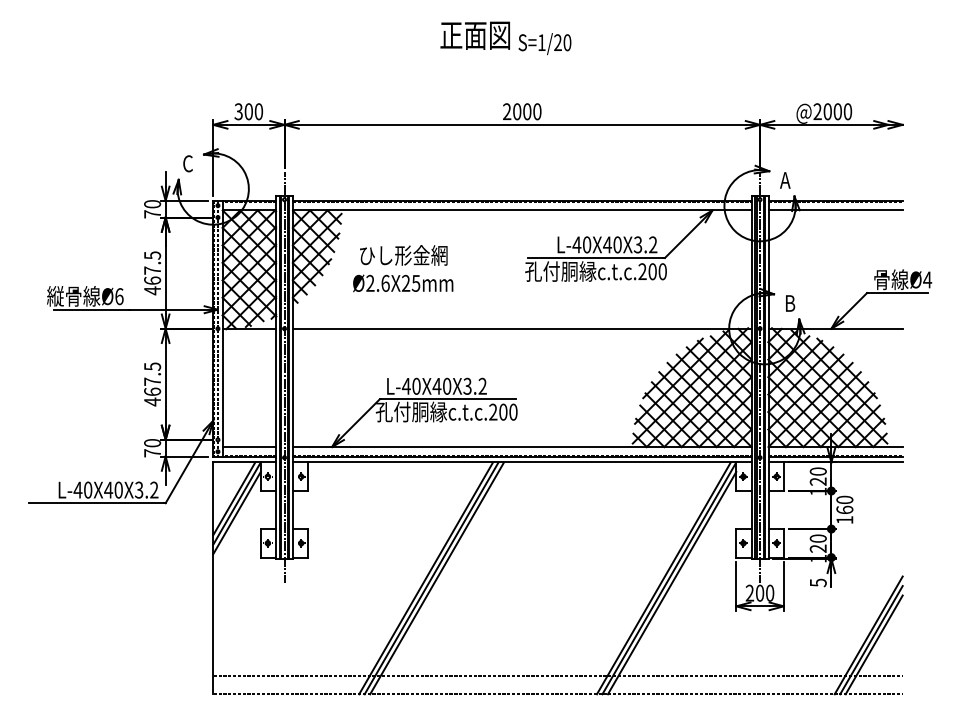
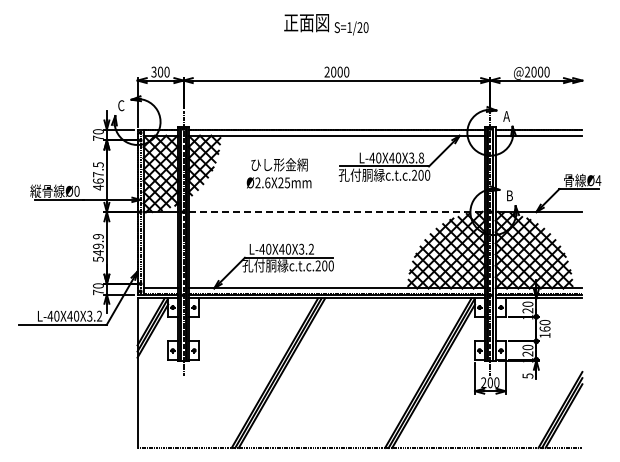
text: (653, 244) -> (421, 157), L-40X40X3.2 -> L-40X40X3.8
text: (402, 268) -> (278, 173), moved
text: (118, 296) -> (76, 191), Ø6 -> Ø0
line: (521, 329) -> (336, 212), solid -> dashed
text: (152, 385) -> (98, 248), 467.5 -> 549.9
line: (557, 676) -> (359, 436), removed

